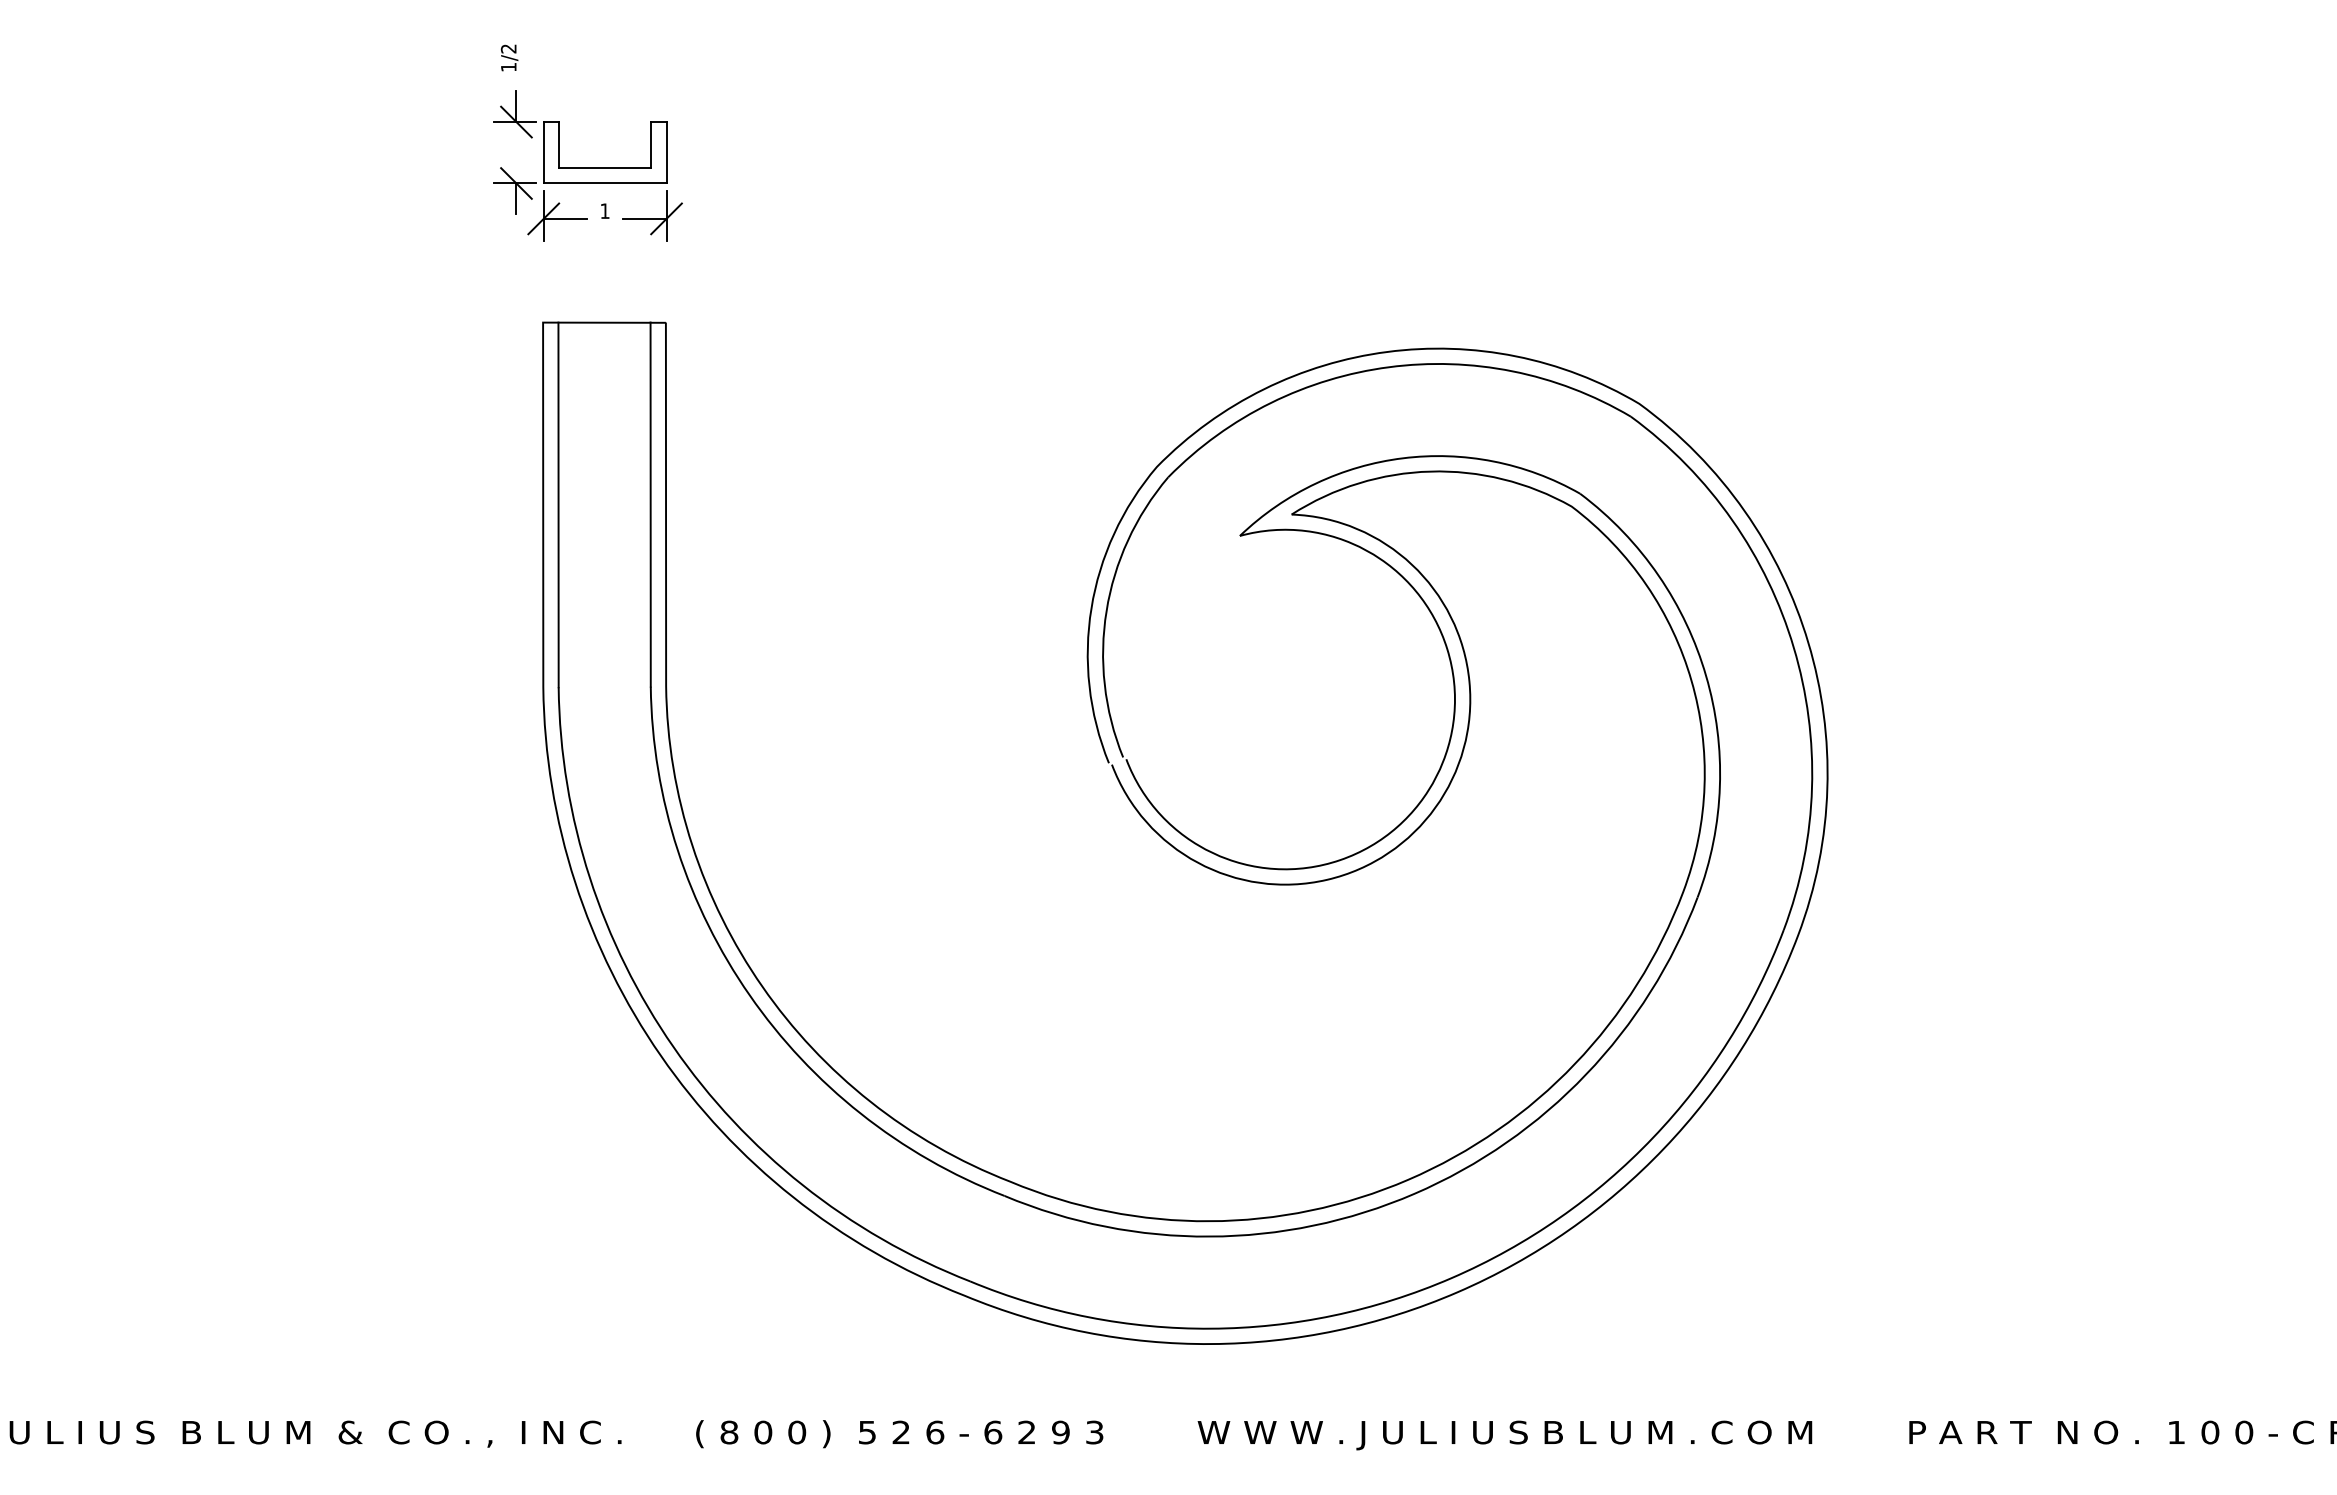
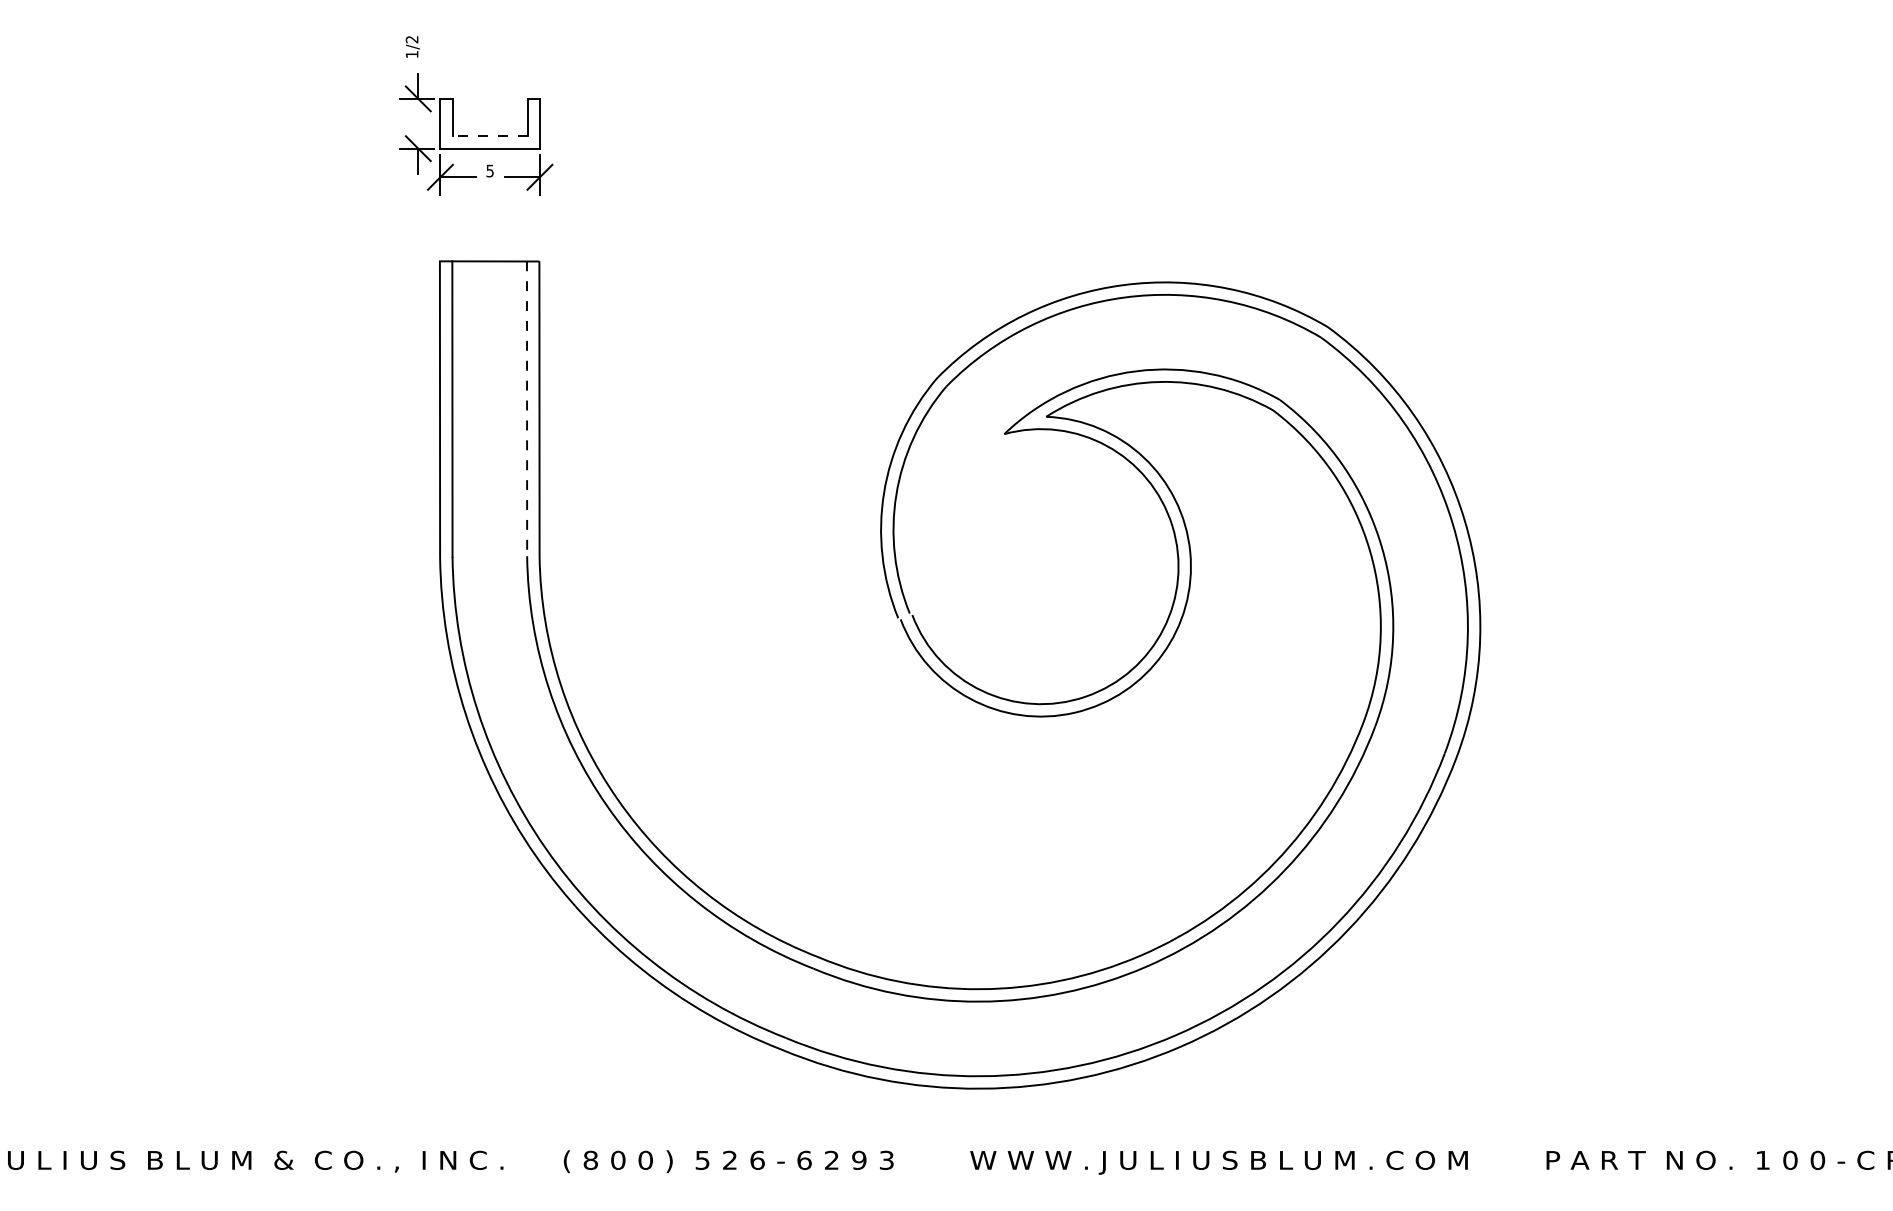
line: (604, 168) -> (489, 136), solid -> dashed
text: (604, 211) -> (489, 171), 1 -> 5
line: (650, 505) -> (526, 409), solid -> dashed

